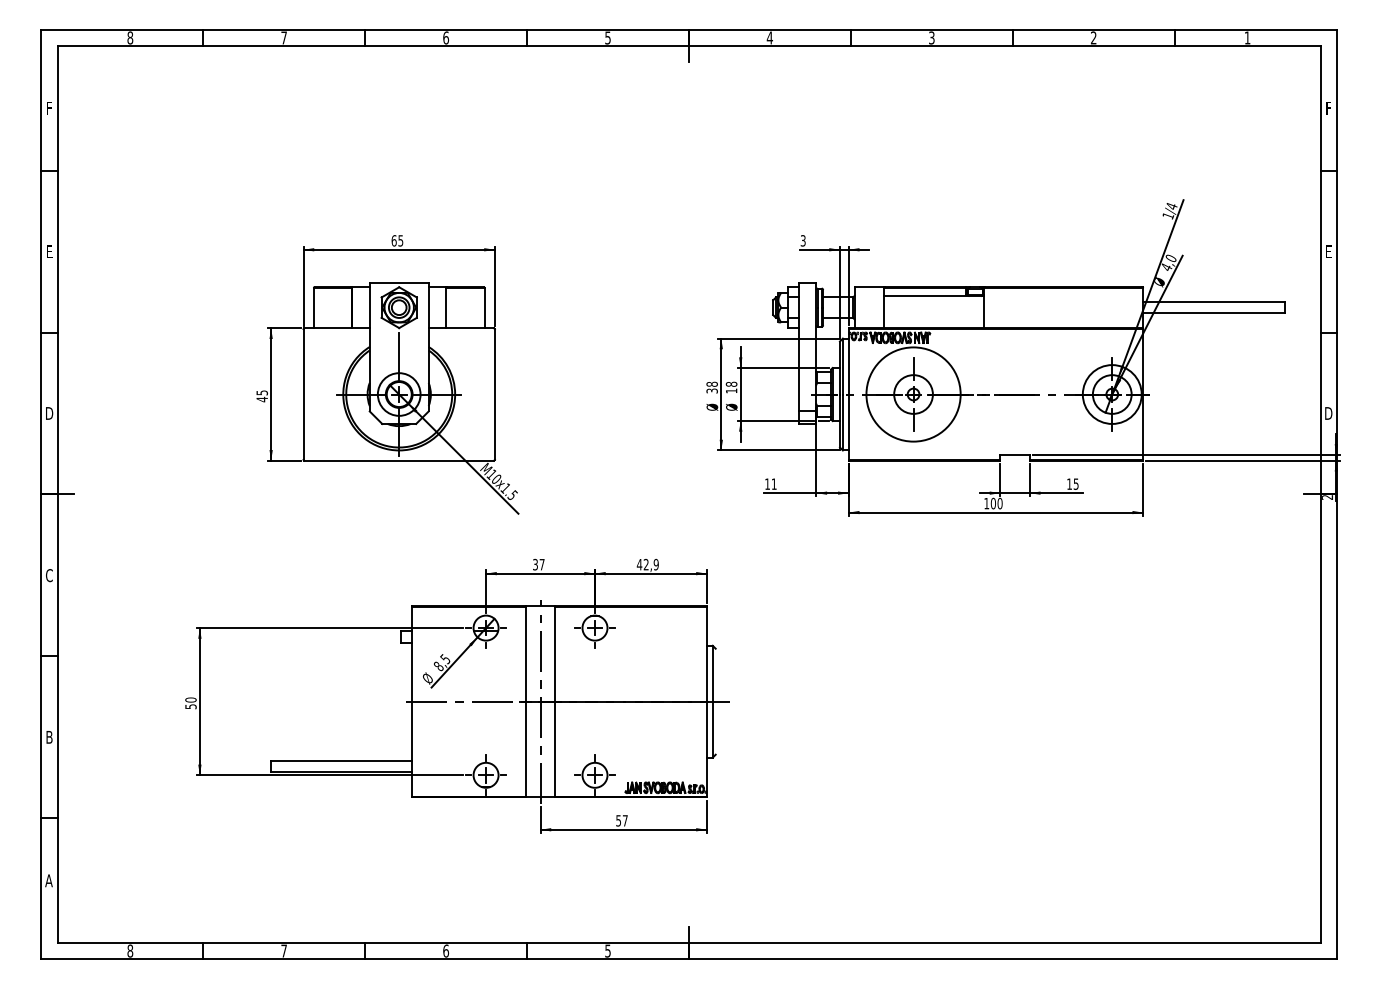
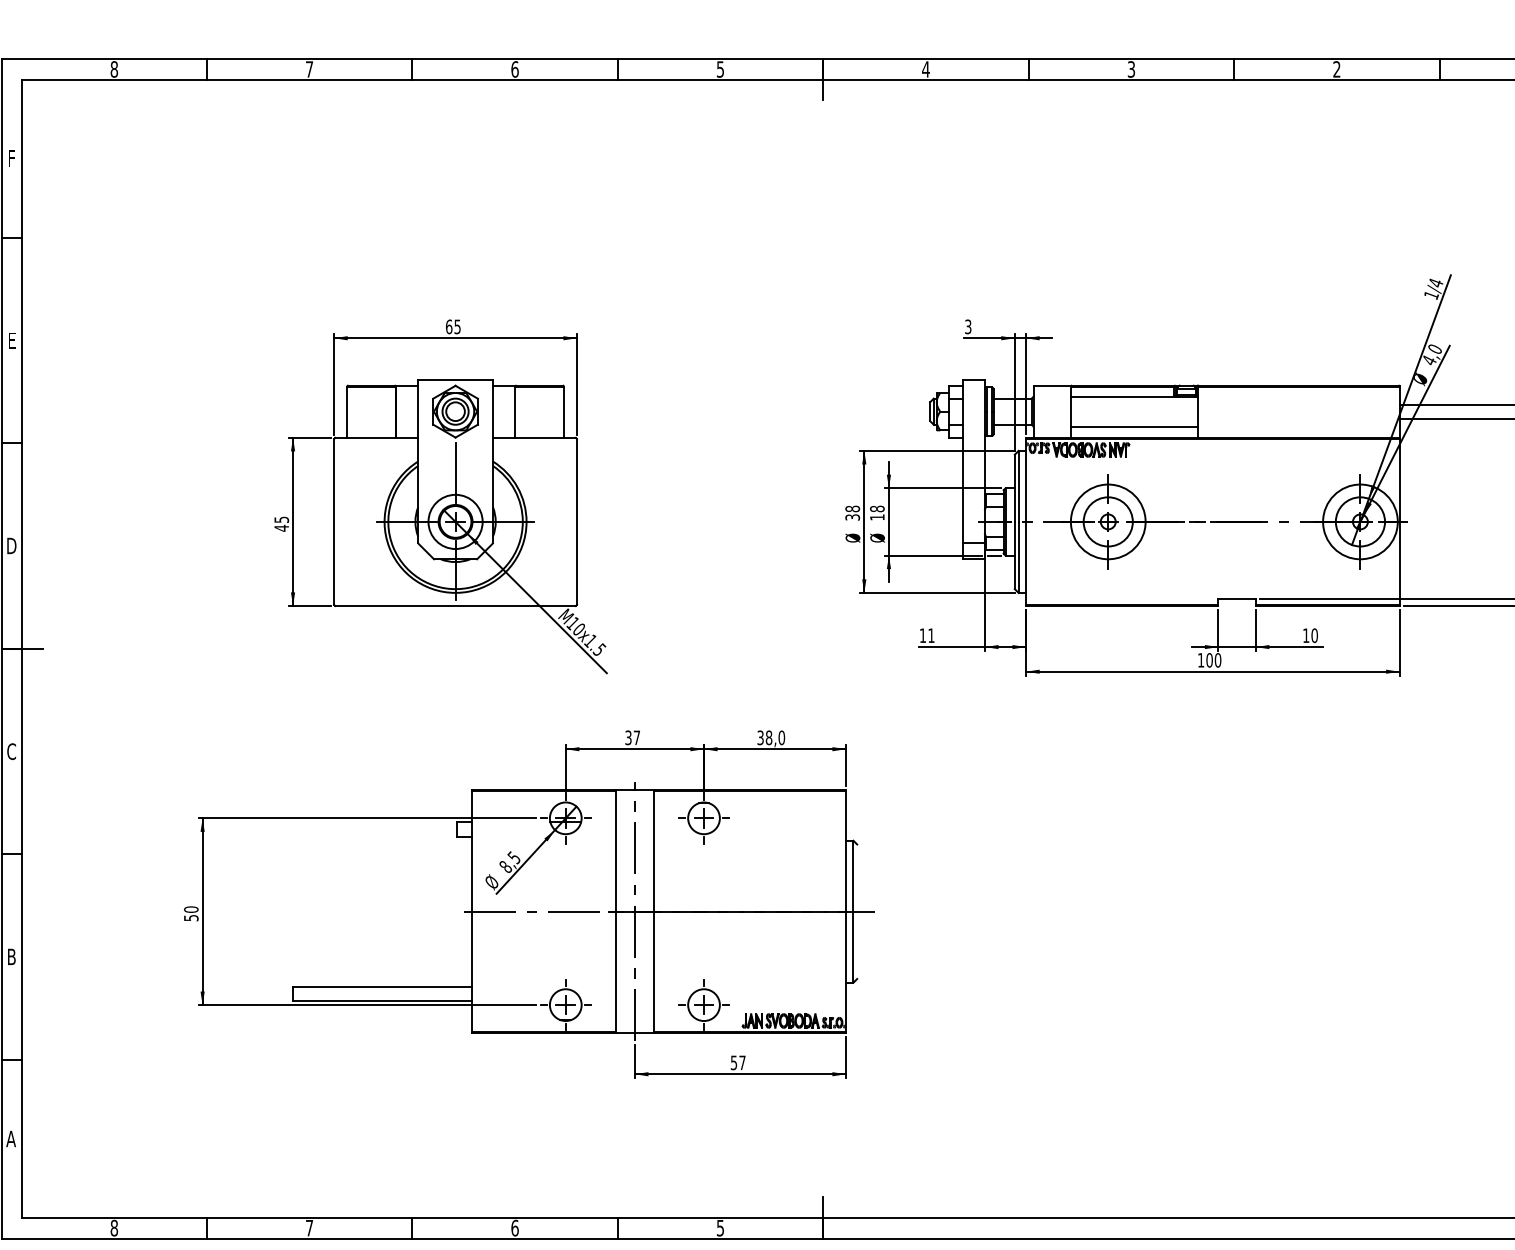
line: (934, 319) -> (1134, 426), added
circle: (913, 394) -> (1108, 521), size x0.62
text: (1075, 483) -> (1313, 634), 15 -> 10
text: (647, 564) -> (770, 737), 42,9 -> 38,0

